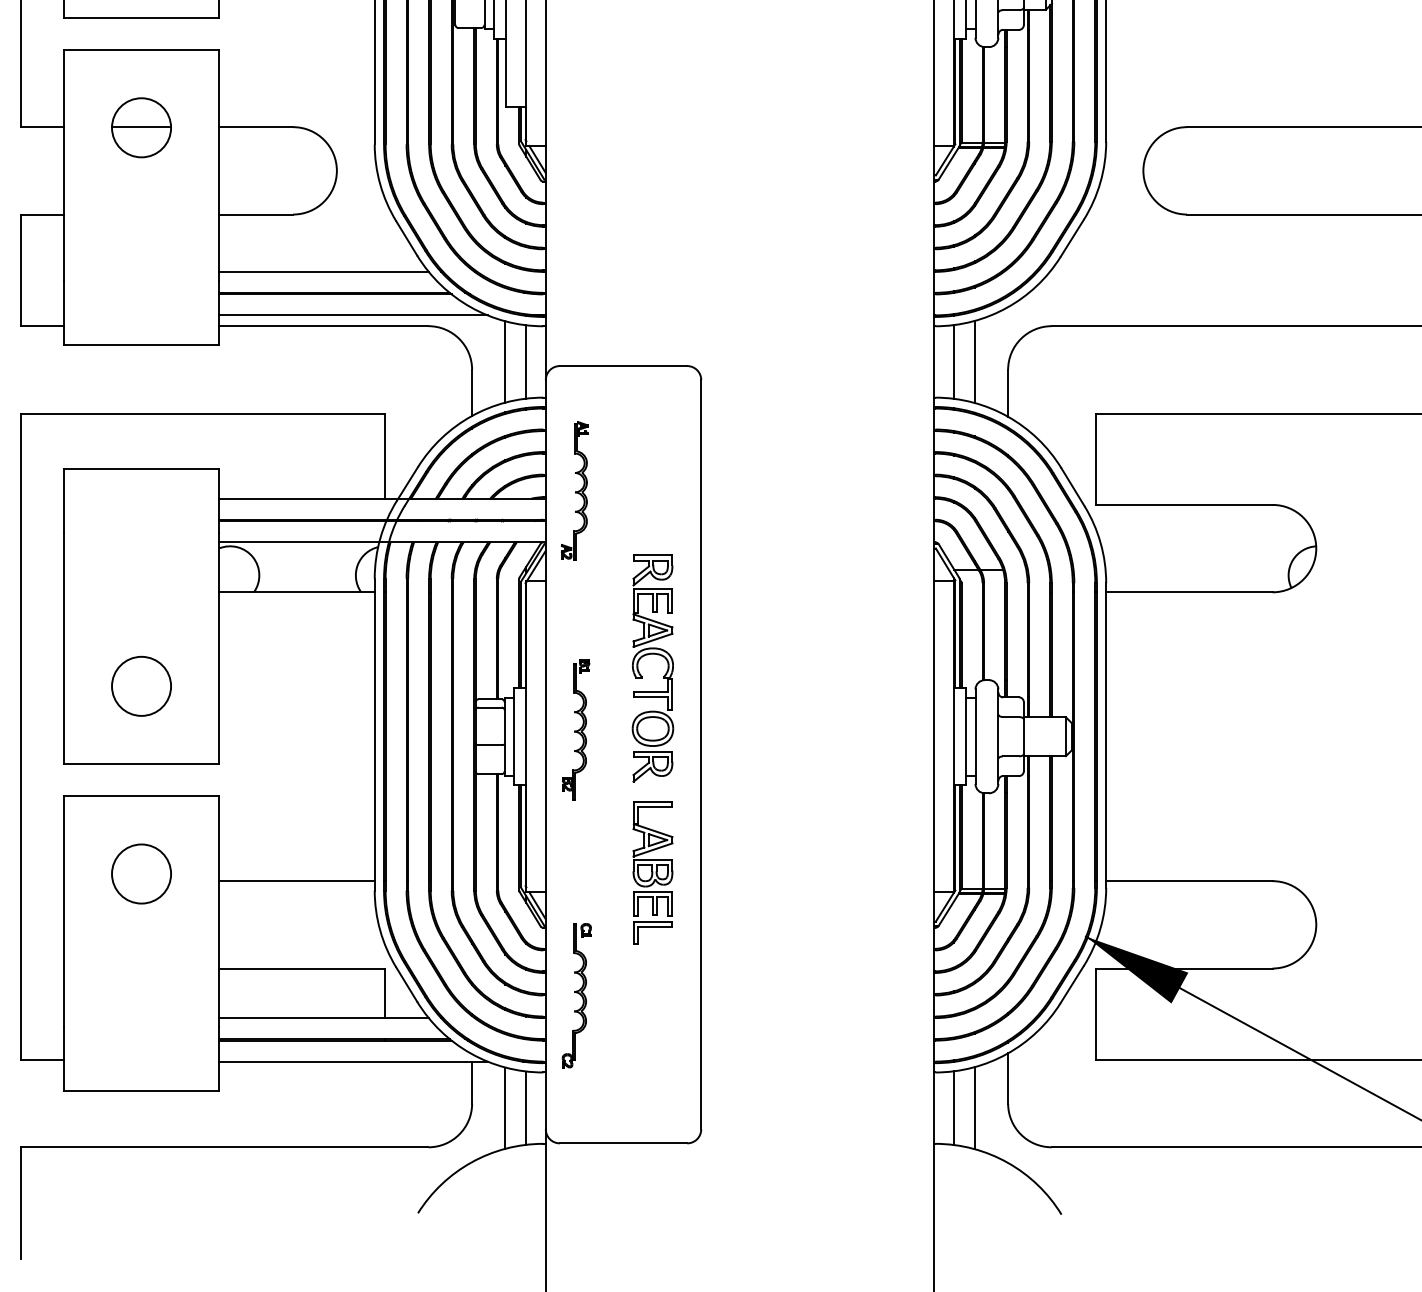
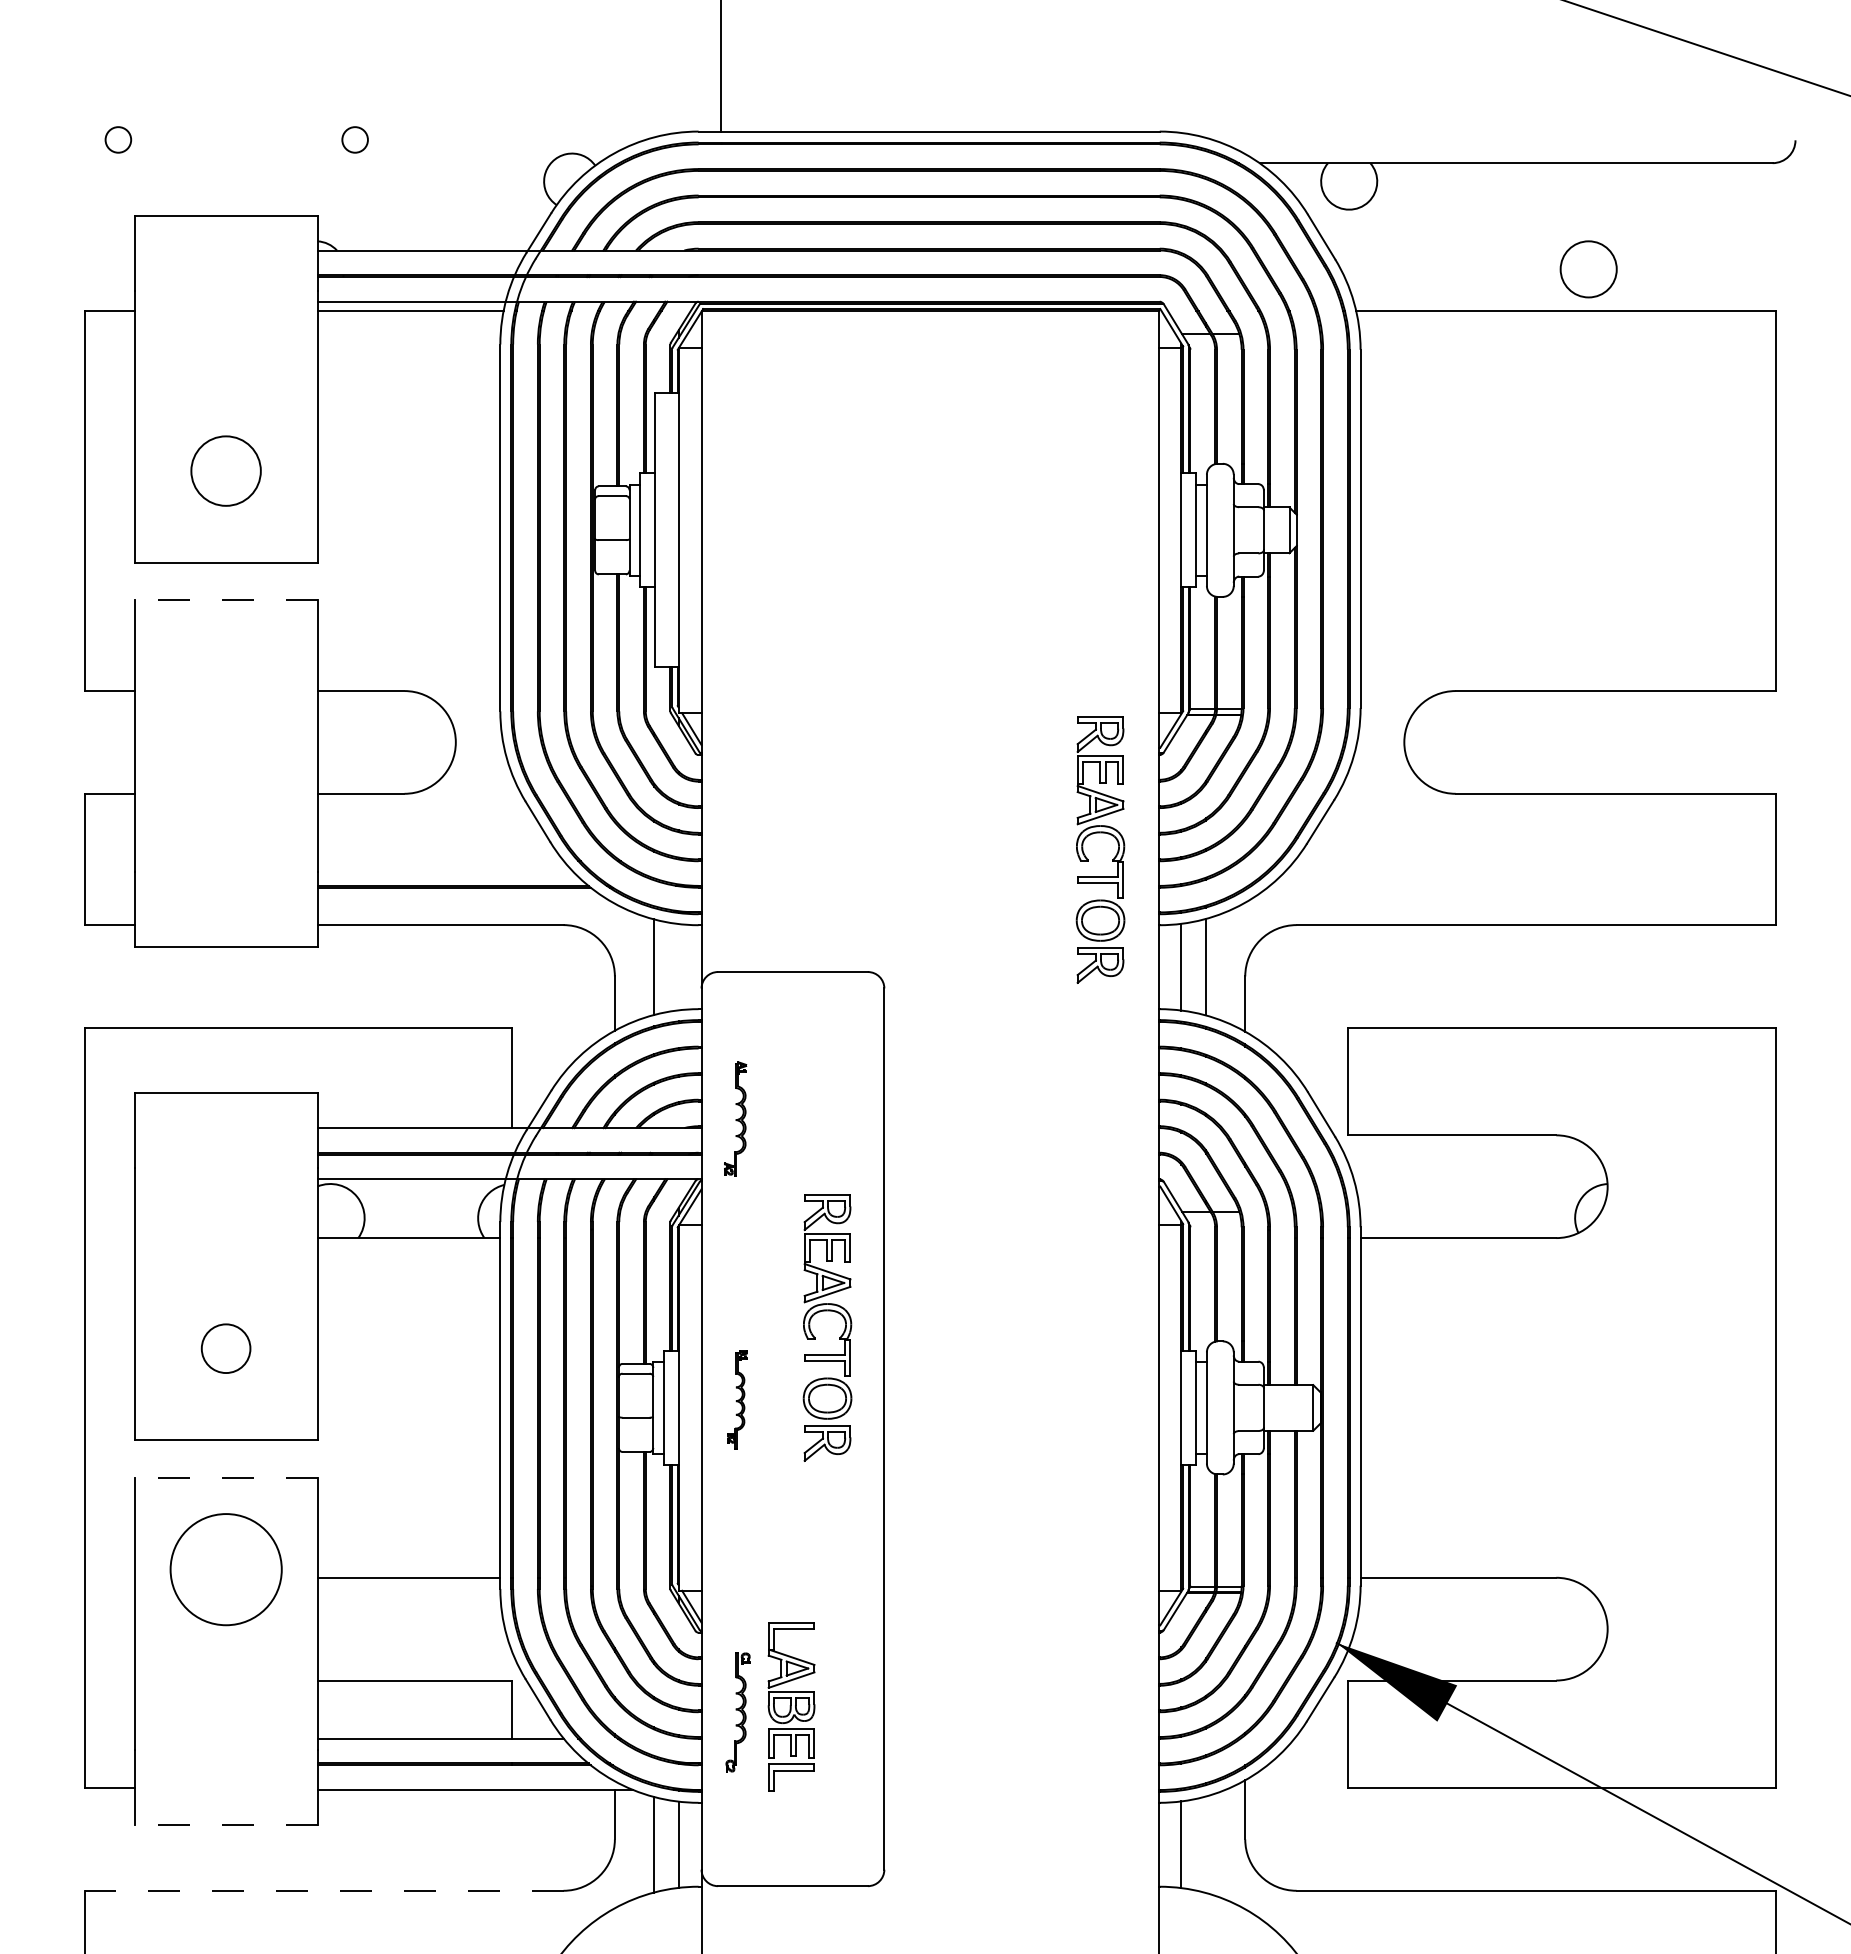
line: (141, 50) -> (225, 600), solid -> dashed
part: (141, 127) -> (225, 691), removed
part: (874, 270) -> (1088, 859), added
line: (323, 272) -> (440, 861), removed
line: (353, 315) -> (475, 912), removed
line: (526, 362) -> (678, 967), removed
part: (574, 490) -> (735, 1118), size x0.7
circle: (141, 686) -> (225, 1348), size x0.7
part: (576, 729) -> (737, 1399), size x0.6
line: (141, 795) -> (225, 1477), solid -> dashed
part: (652, 872) -> (791, 1706), moved
circle: (141, 873) -> (225, 1568), size x1.6
part: (576, 995) -> (737, 1712), size x0.7
line: (141, 1090) -> (225, 1824), solid -> dashed
line: (975, 1107) -> (1206, 1844), removed
line: (224, 1147) -> (323, 1890), solid -> dashed

